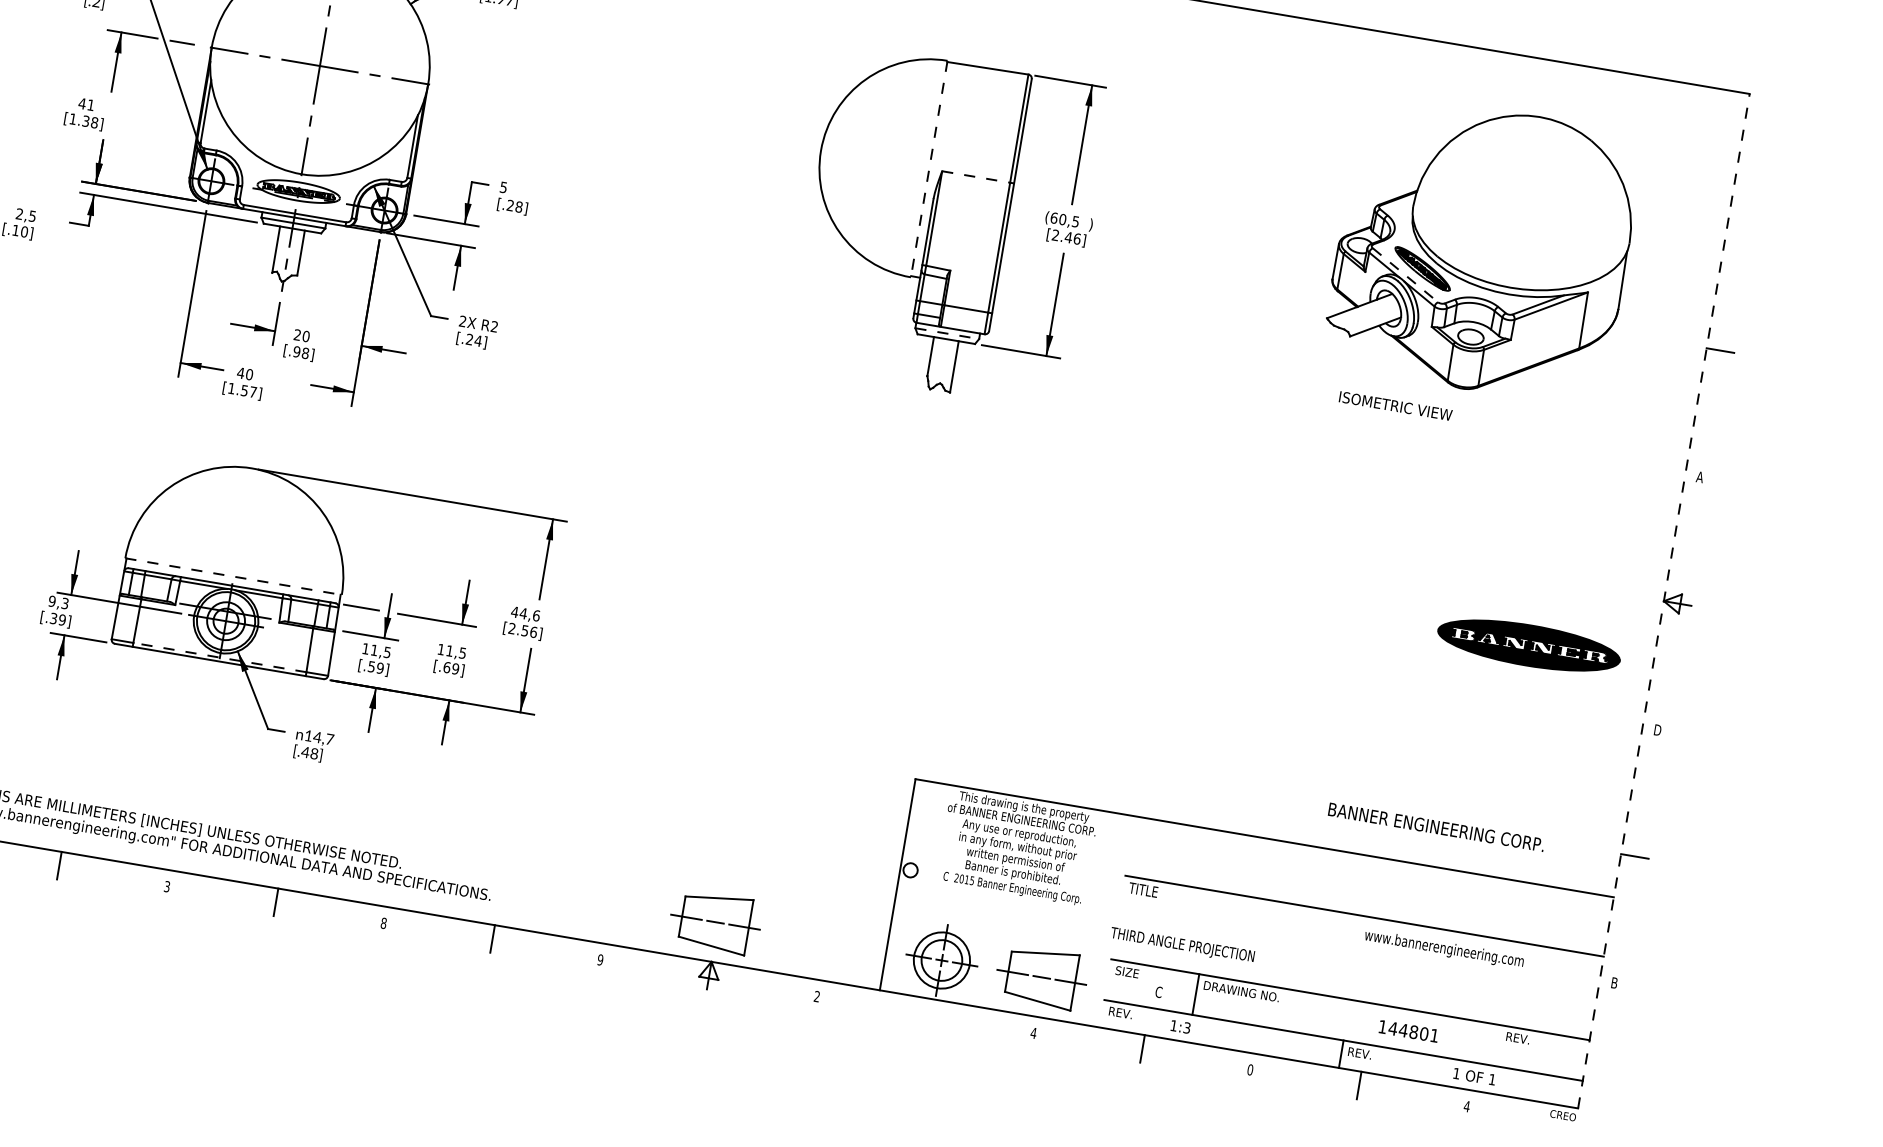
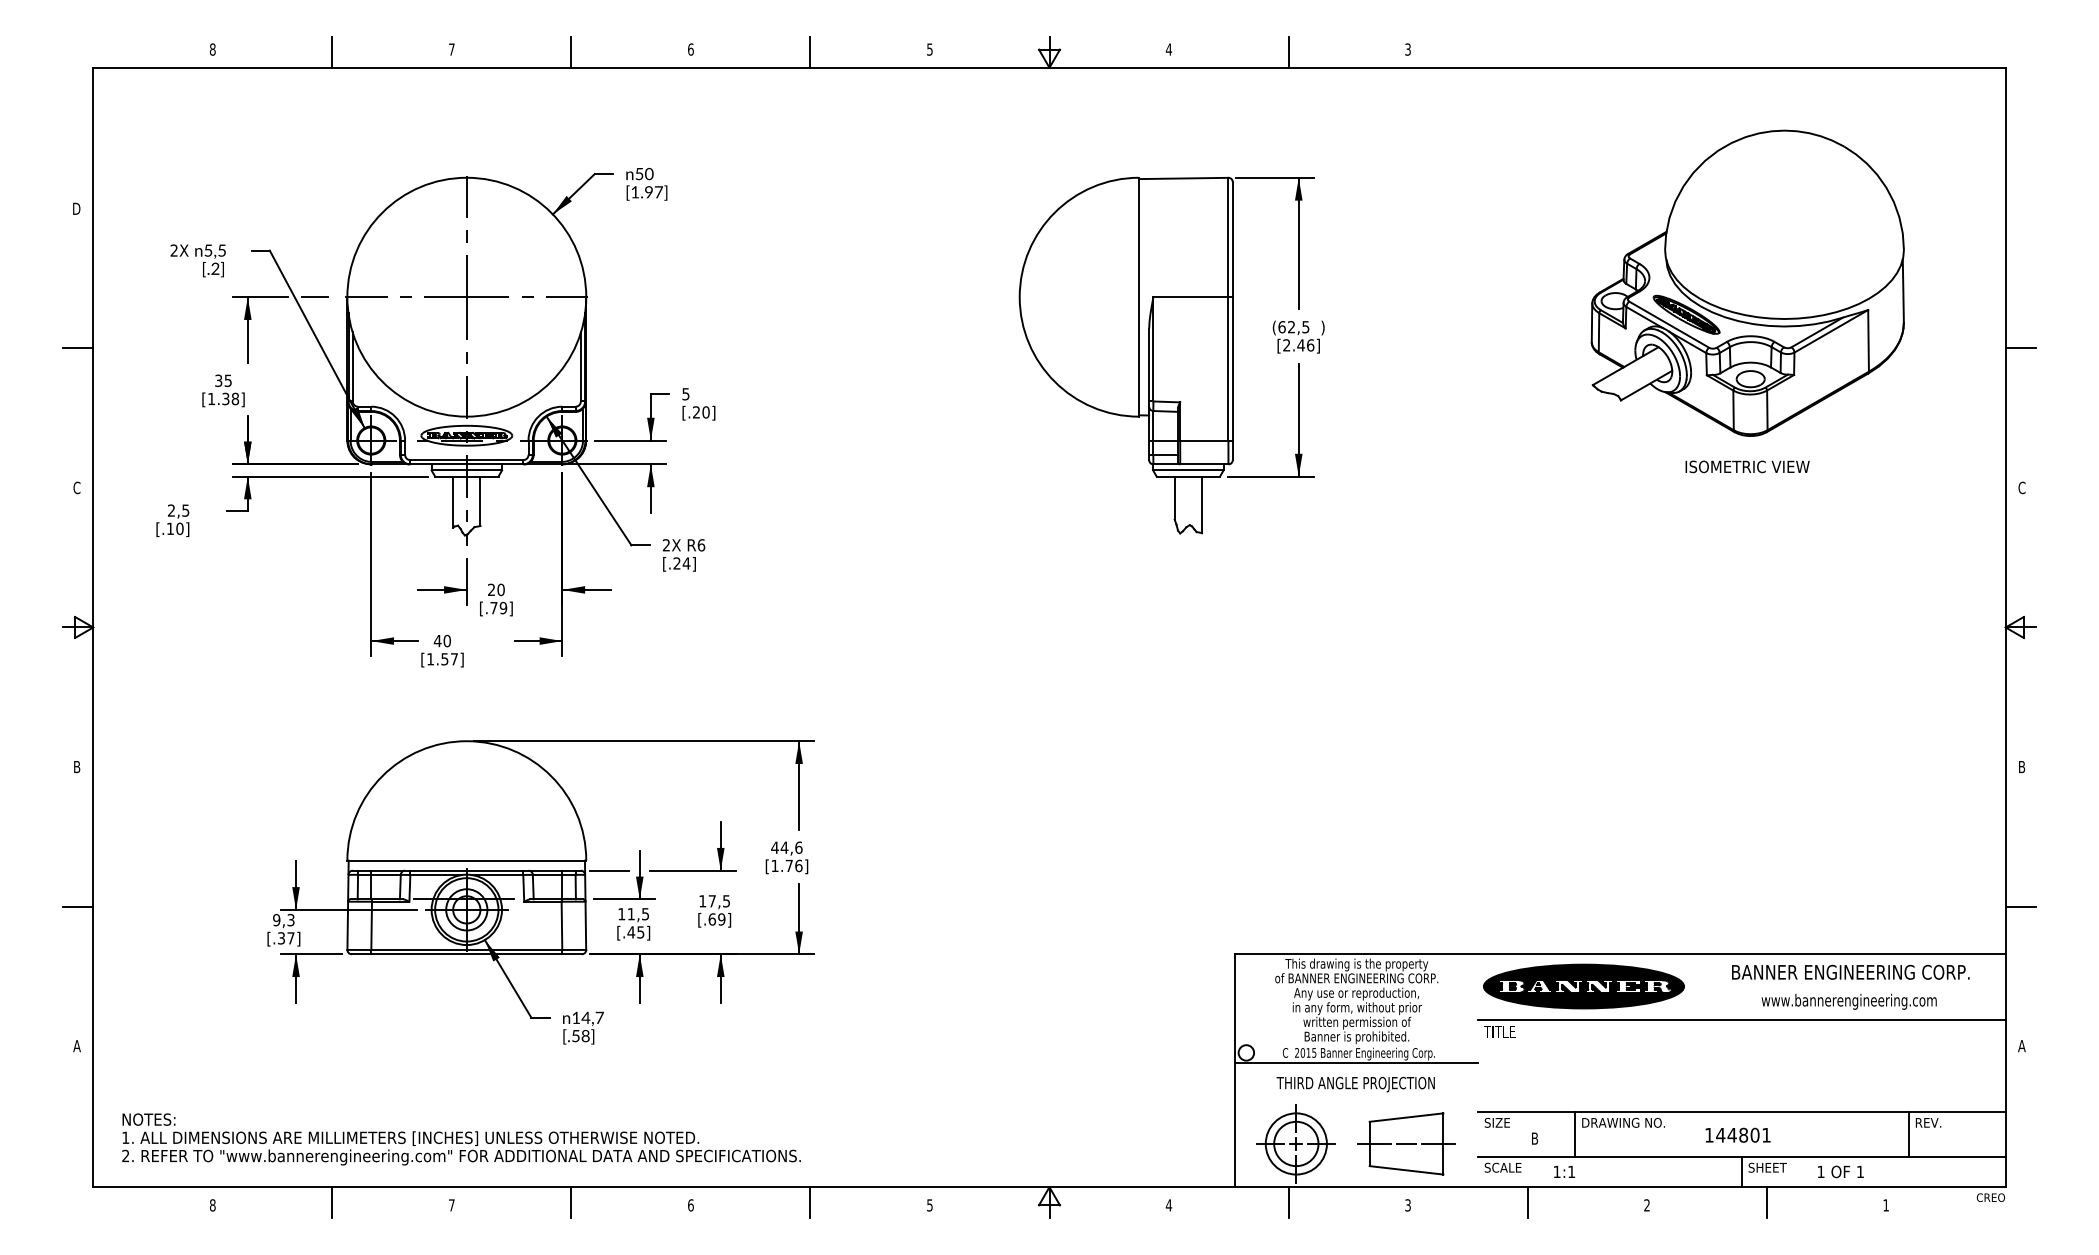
text: (85, 104) -> (222, 380), 41 -> 35
line: (929, 169) -> (1139, 297), dashed -> solid
line: (978, 177) -> (1193, 297), dashed -> solid
text: (518, 207) -> (705, 412), [.28] -> [.20]
text: (1062, 219) -> (1291, 327), (60,5 -> (62,5
line: (1405, 275) -> (1669, 325), dashed -> solid
text: (494, 326) -> (701, 545), R2 -> R6
line: (947, 333) -> (1188, 470), dashed -> solid
text: (301, 352) -> (498, 607), [.98] -> [.79]
text: (1395, 405) -> (1747, 466), moved
text: (1699, 476) -> (2021, 487), A -> C
line: (234, 576) -> (467, 860), dashed -> solid
line: (1663, 601) -> (2005, 627), dashed -> solid
text: (61, 620) -> (290, 938), [.39] -> [.37]
text: (518, 629) -> (781, 865), [2.56] -> [1.76]
part: (1528, 645) -> (1583, 986), moved
text: (449, 651) -> (711, 901), 11,5 -> 17,5
line: (219, 657) -> (466, 949), dashed -> solid
text: (375, 667) -> (635, 932), [.59] -> [.45]
text: (1658, 729) -> (2023, 766), D -> B
text: (305, 752) -> (575, 1036), [.48] -> [.58]
text: (1436, 826) -> (1850, 971), moved
text: (166, 886) -> (451, 1205), 3 -> 7
line: (1008, 896) -> (1356, 1063), added
part: (715, 921) -> (1046, 1143), removed
text: (383, 923) -> (690, 1205), 8 -> 6
text: (1182, 945) -> (1355, 1084), moved
text: (1443, 948) -> (1848, 1001), moved
text: (600, 960) -> (929, 1205), 9 -> 5
text: (1614, 983) -> (2021, 1046), B -> A
text: (1158, 992) -> (1534, 1138), C -> B
text: (816, 996) -> (1168, 1205), 2 -> 4
line: (925, 1012) -> (1288, 1202), added
text: (1125, 1013) -> (1502, 1167), REV. -> SCALE
text: (1187, 1027) -> (1571, 1171), 1:3 -> 1:1
text: (1408, 1030) -> (1737, 1134), moved
text: (1033, 1033) -> (1407, 1205), 4 -> 3
line: (1498, 1044) -> (1908, 1133), added
text: (1365, 1054) -> (1767, 1167), REV. -> SHEET
text: (1250, 1070) -> (1647, 1205), 0 -> 2
text: (1474, 1076) -> (1840, 1171), moved
text: (1467, 1106) -> (1886, 1205), 4 -> 1

